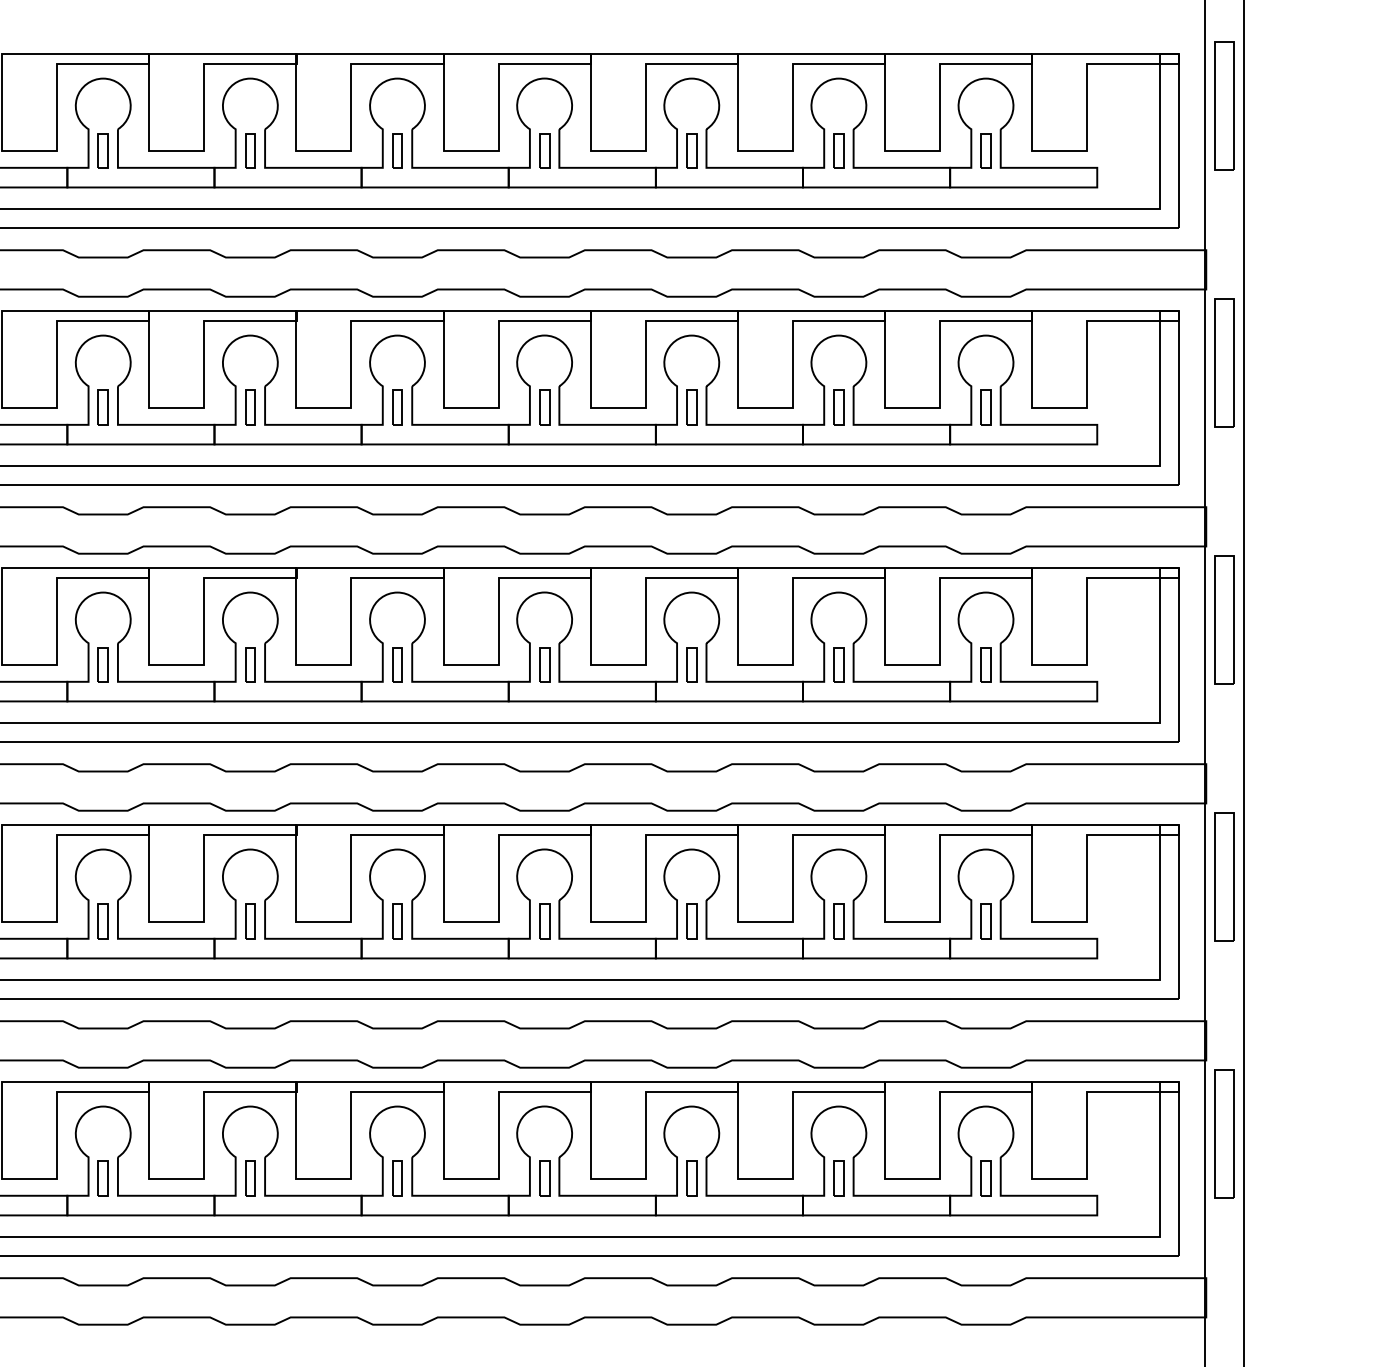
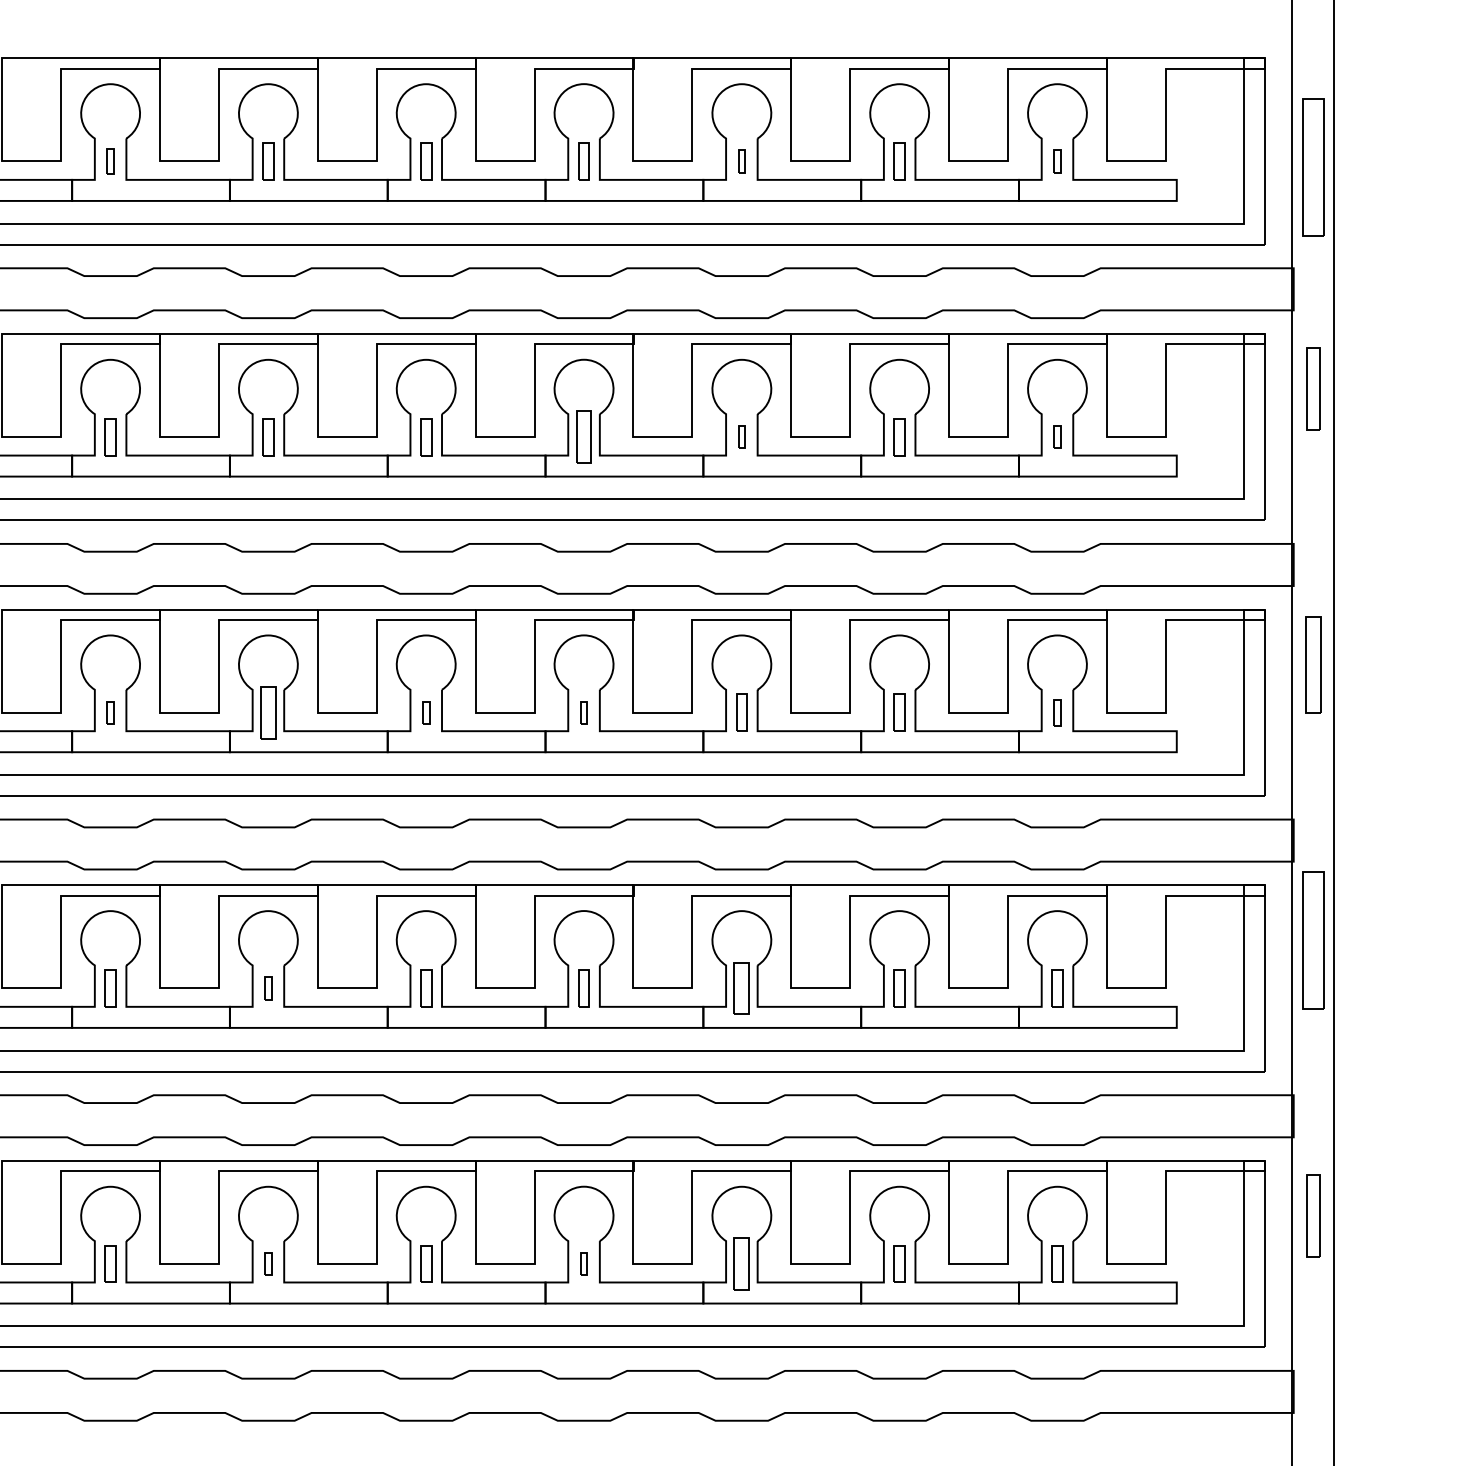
part: (1224, 105) -> (1313, 167), moved
part: (103, 150) -> (110, 161), size x0.7
part: (691, 150) -> (741, 161), size x0.6
part: (986, 150) -> (1057, 161), size x0.6
part: (1224, 363) -> (1313, 389), size x0.6
part: (544, 408) -> (583, 437), size x1.4
part: (691, 408) -> (741, 437), size x0.6
part: (986, 408) -> (1057, 437), size x0.6
part: (1224, 619) -> (1313, 664), size x0.7
part: (103, 664) -> (110, 712), size x0.6
part: (250, 664) -> (268, 712), size x1.4
part: (397, 664) -> (426, 712), size x0.6
part: (544, 664) -> (583, 712), size x0.6
part: (986, 664) -> (1057, 712), size x0.7
part: (250, 921) -> (268, 988), size x0.6
part: (691, 921) -> (741, 988), size x1.4
part: (1224, 1134) -> (1313, 1216), size x0.6
part: (250, 1178) -> (268, 1263), size x0.6
part: (544, 1178) -> (583, 1263), size x0.6
part: (691, 1178) -> (741, 1263), size x1.4

